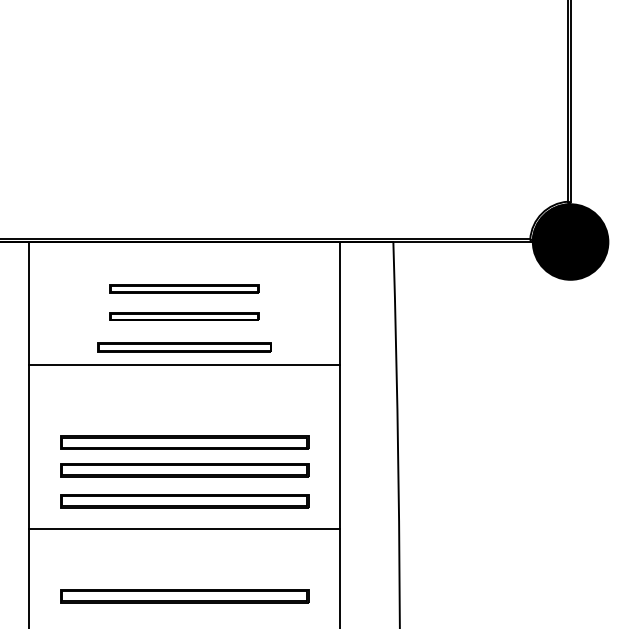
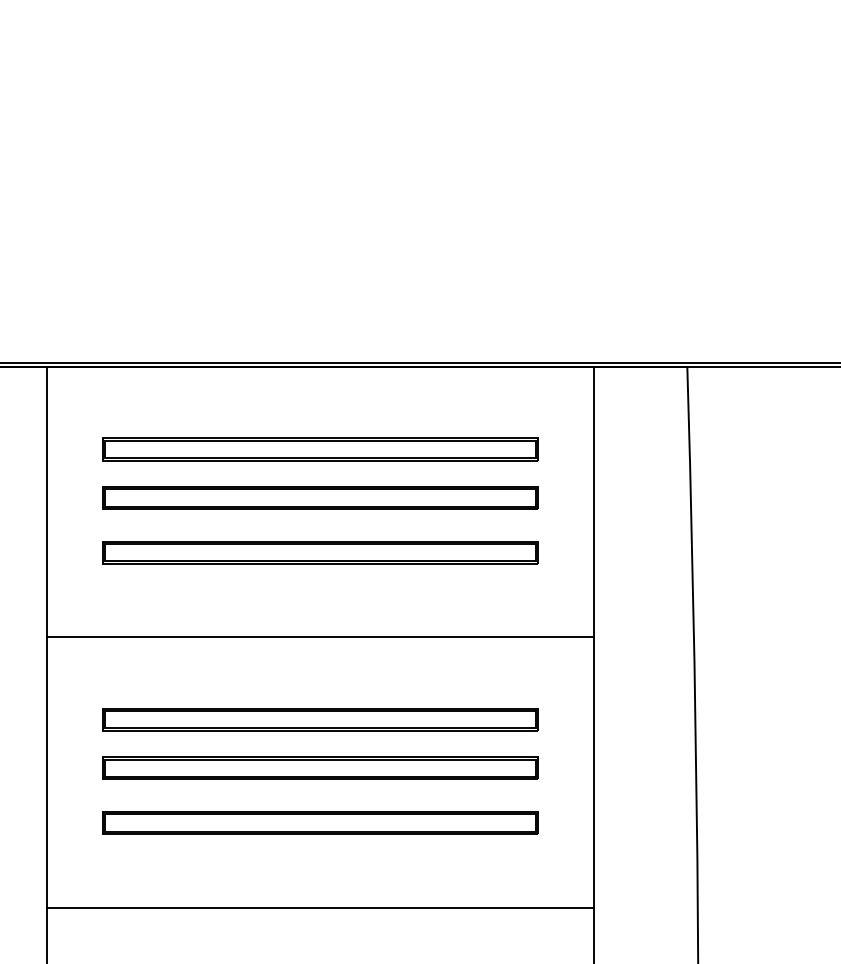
part: (184, 288) -> (320, 448), size x1.67
part: (184, 316) -> (320, 498), size x1.67
part: (184, 347) -> (320, 552), size x1.43
line: (184, 364) -> (320, 636), moved
line: (184, 528) -> (320, 907), moved

